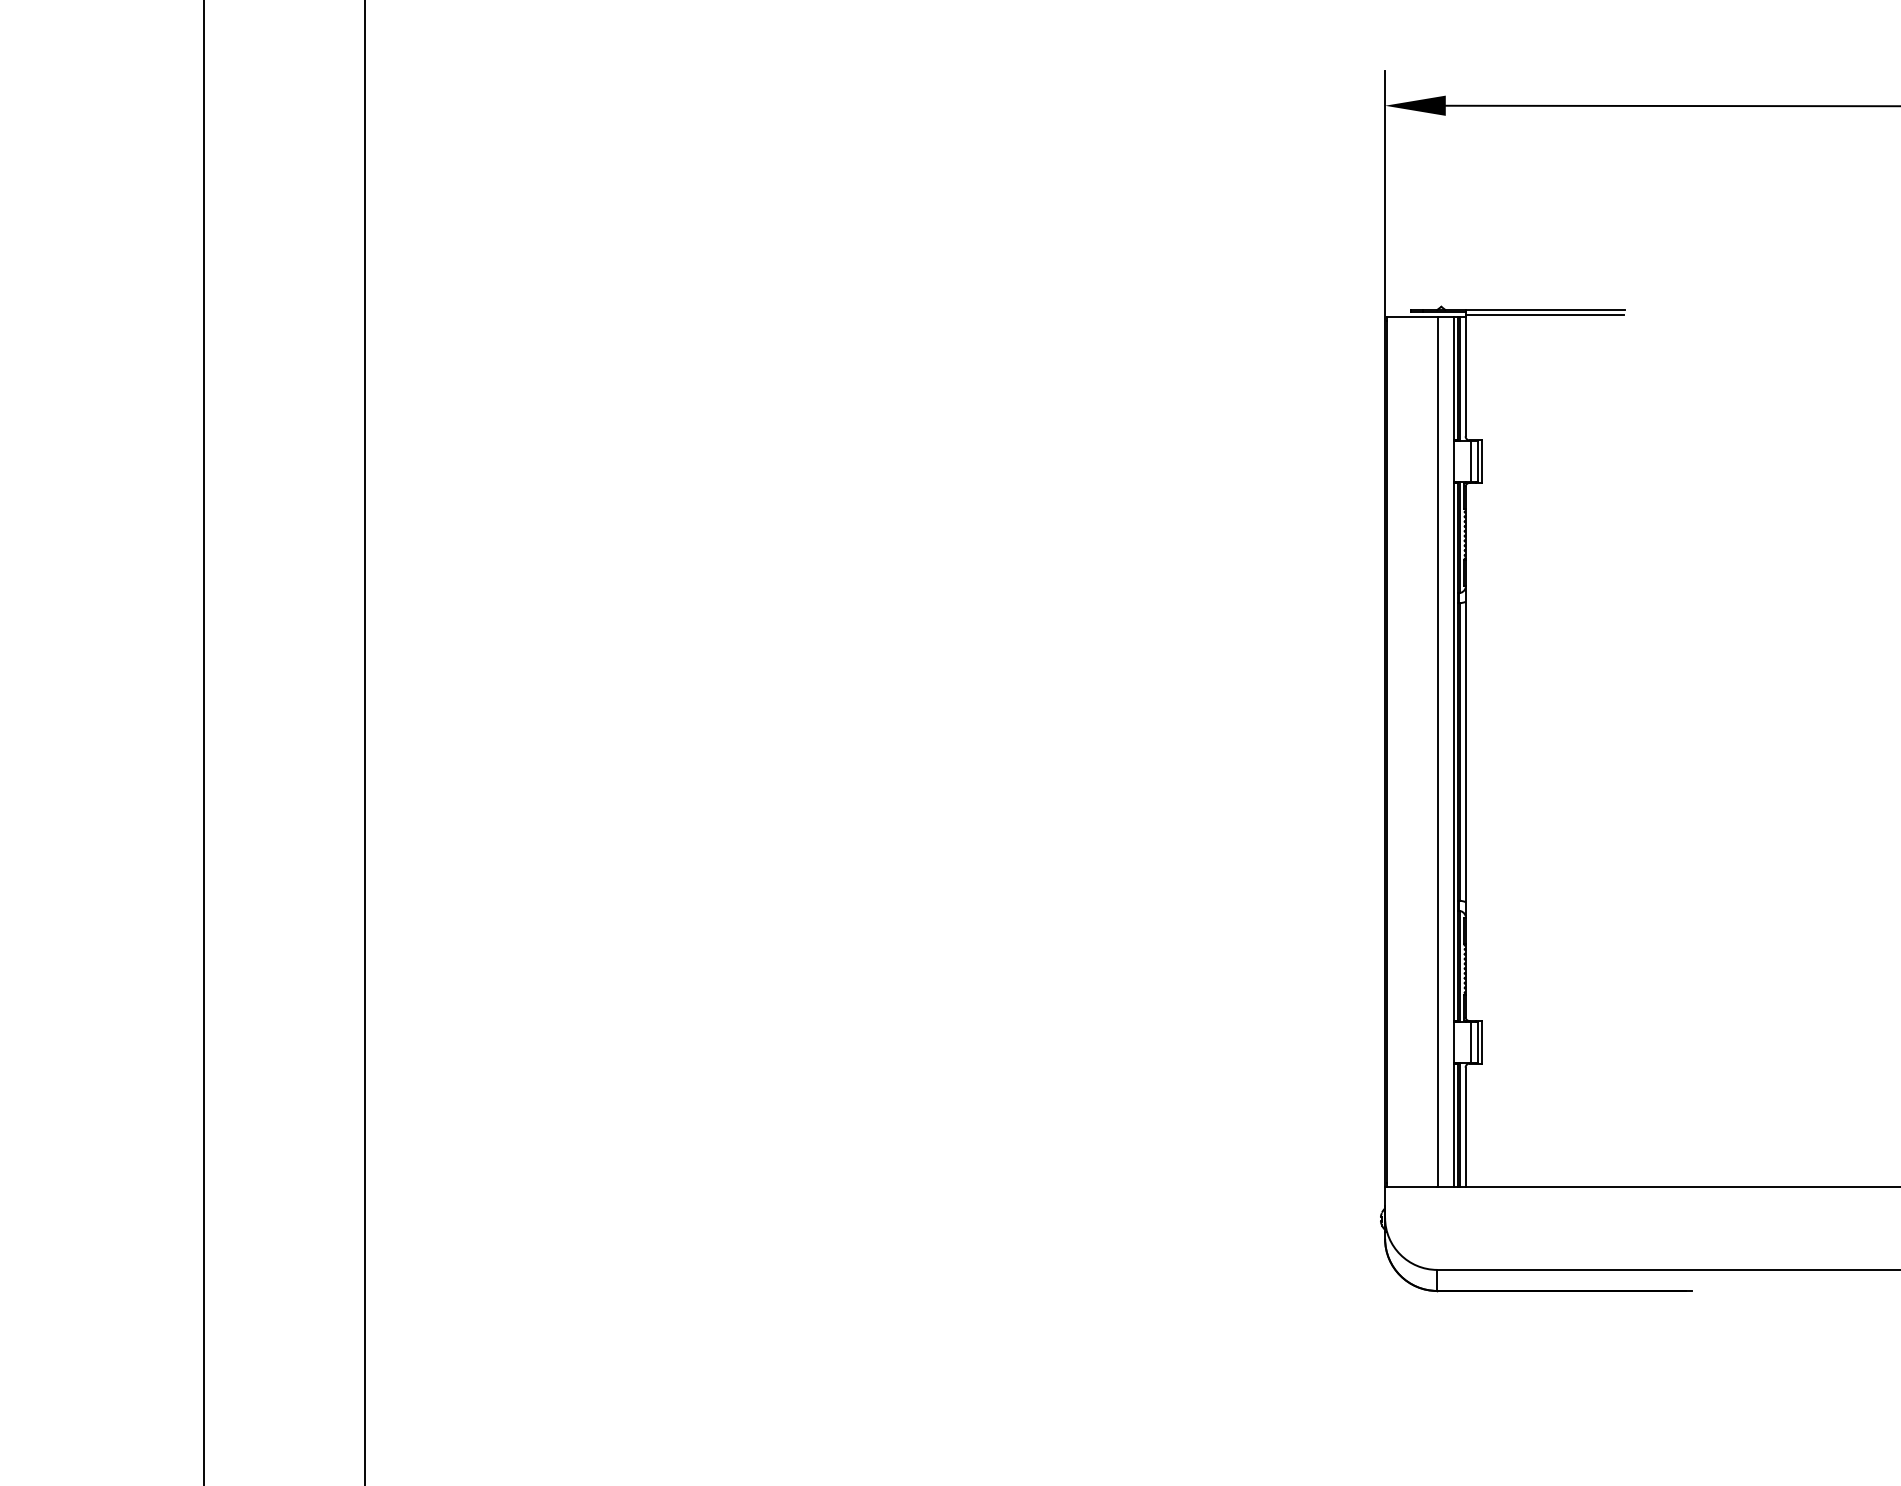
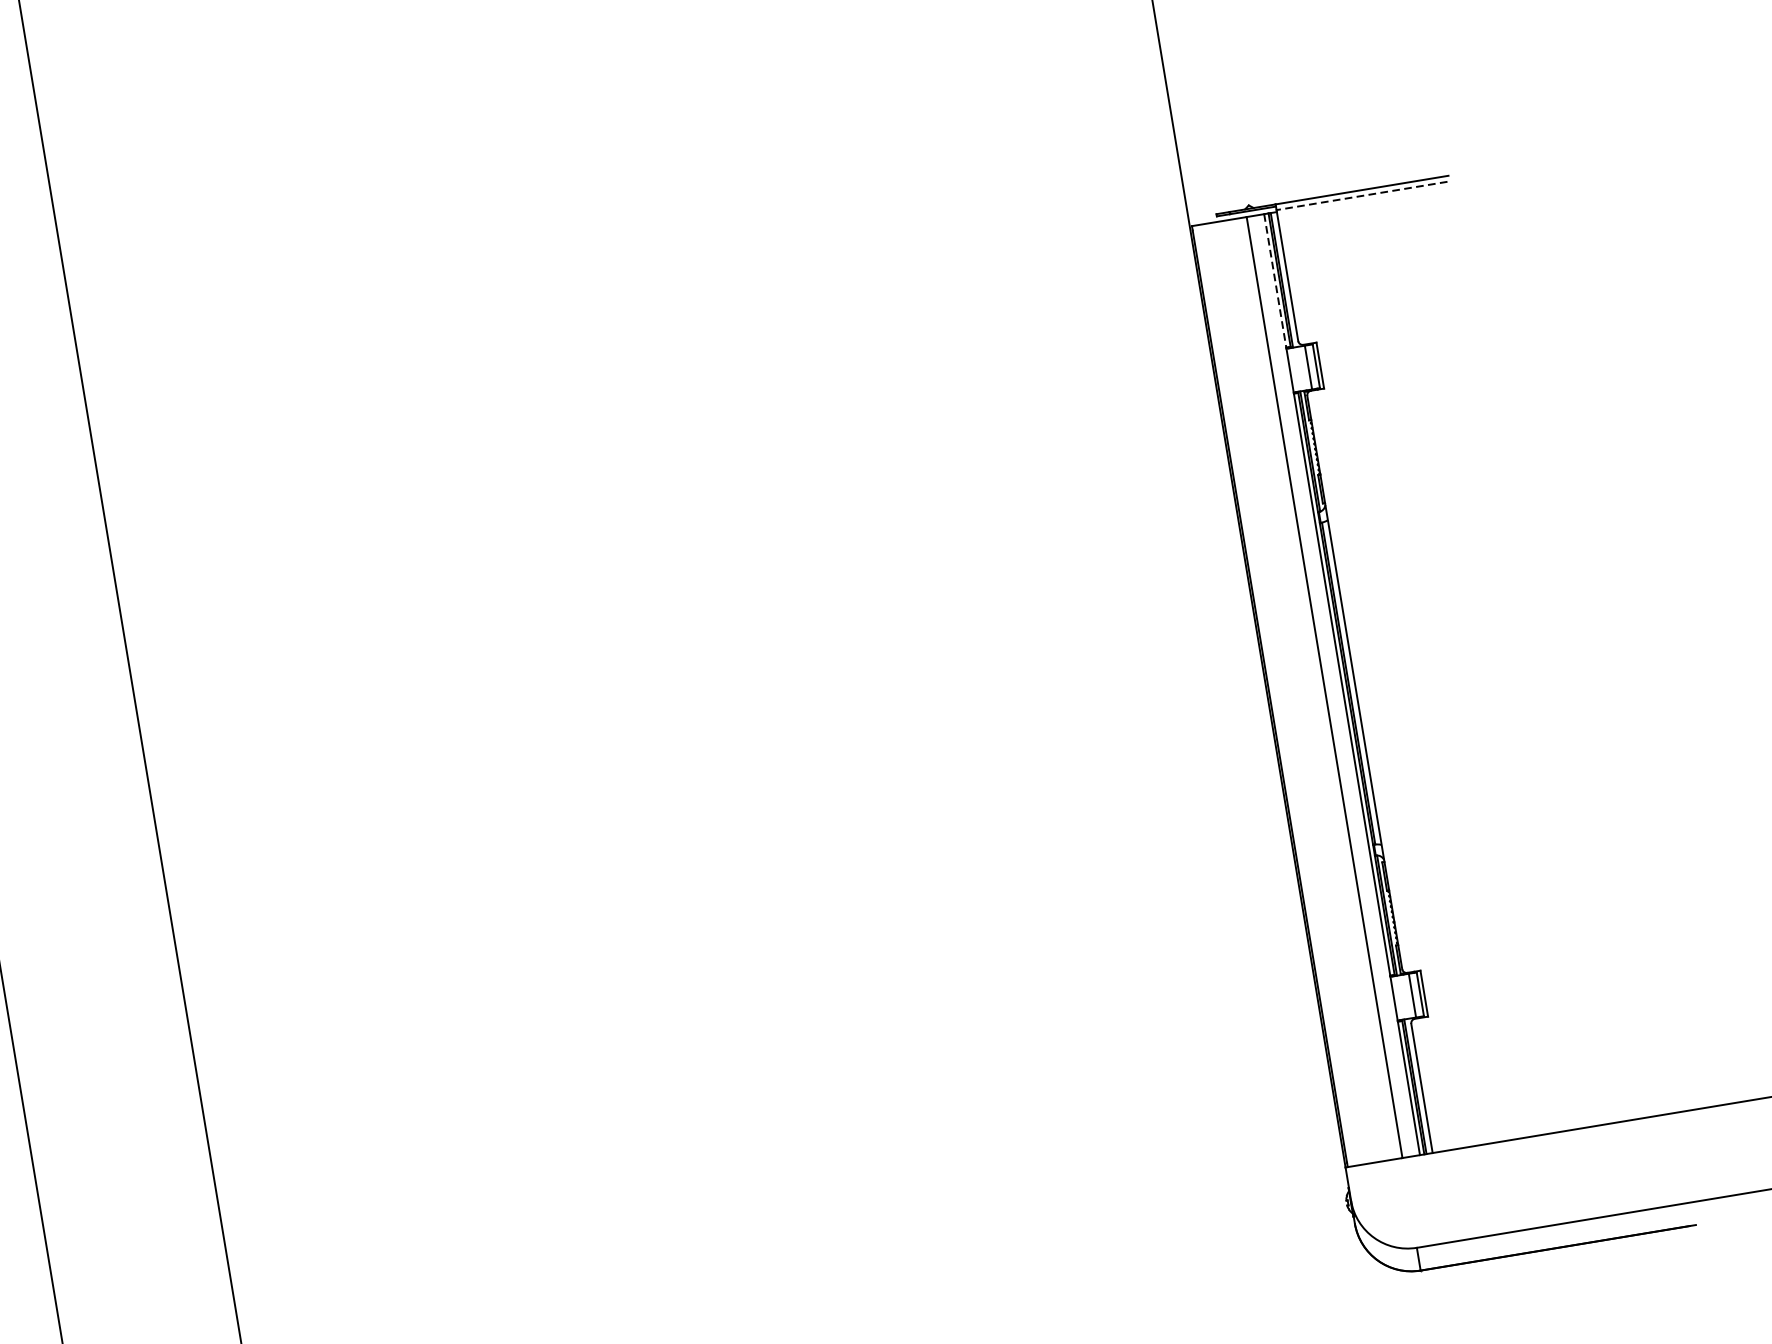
line: (1544, 315) -> (1361, 196), solid -> dashed
line: (1453, 378) -> (1274, 280), solid -> dashed

